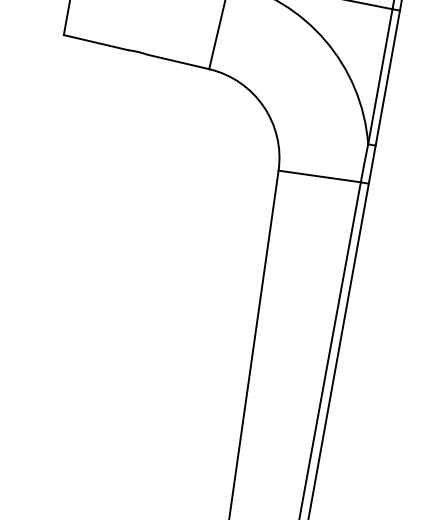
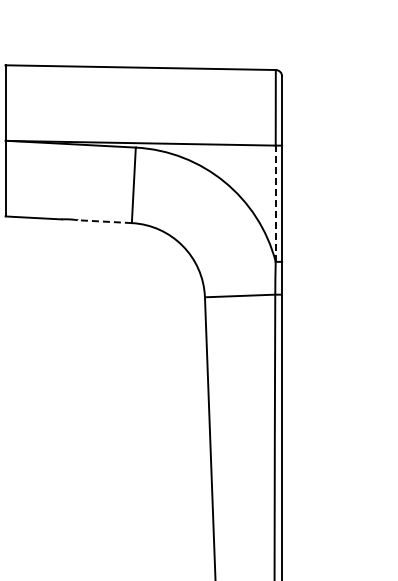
line: (177, 61) -> (104, 221), solid -> dashed
line: (380, 76) -> (275, 203), solid -> dashed

